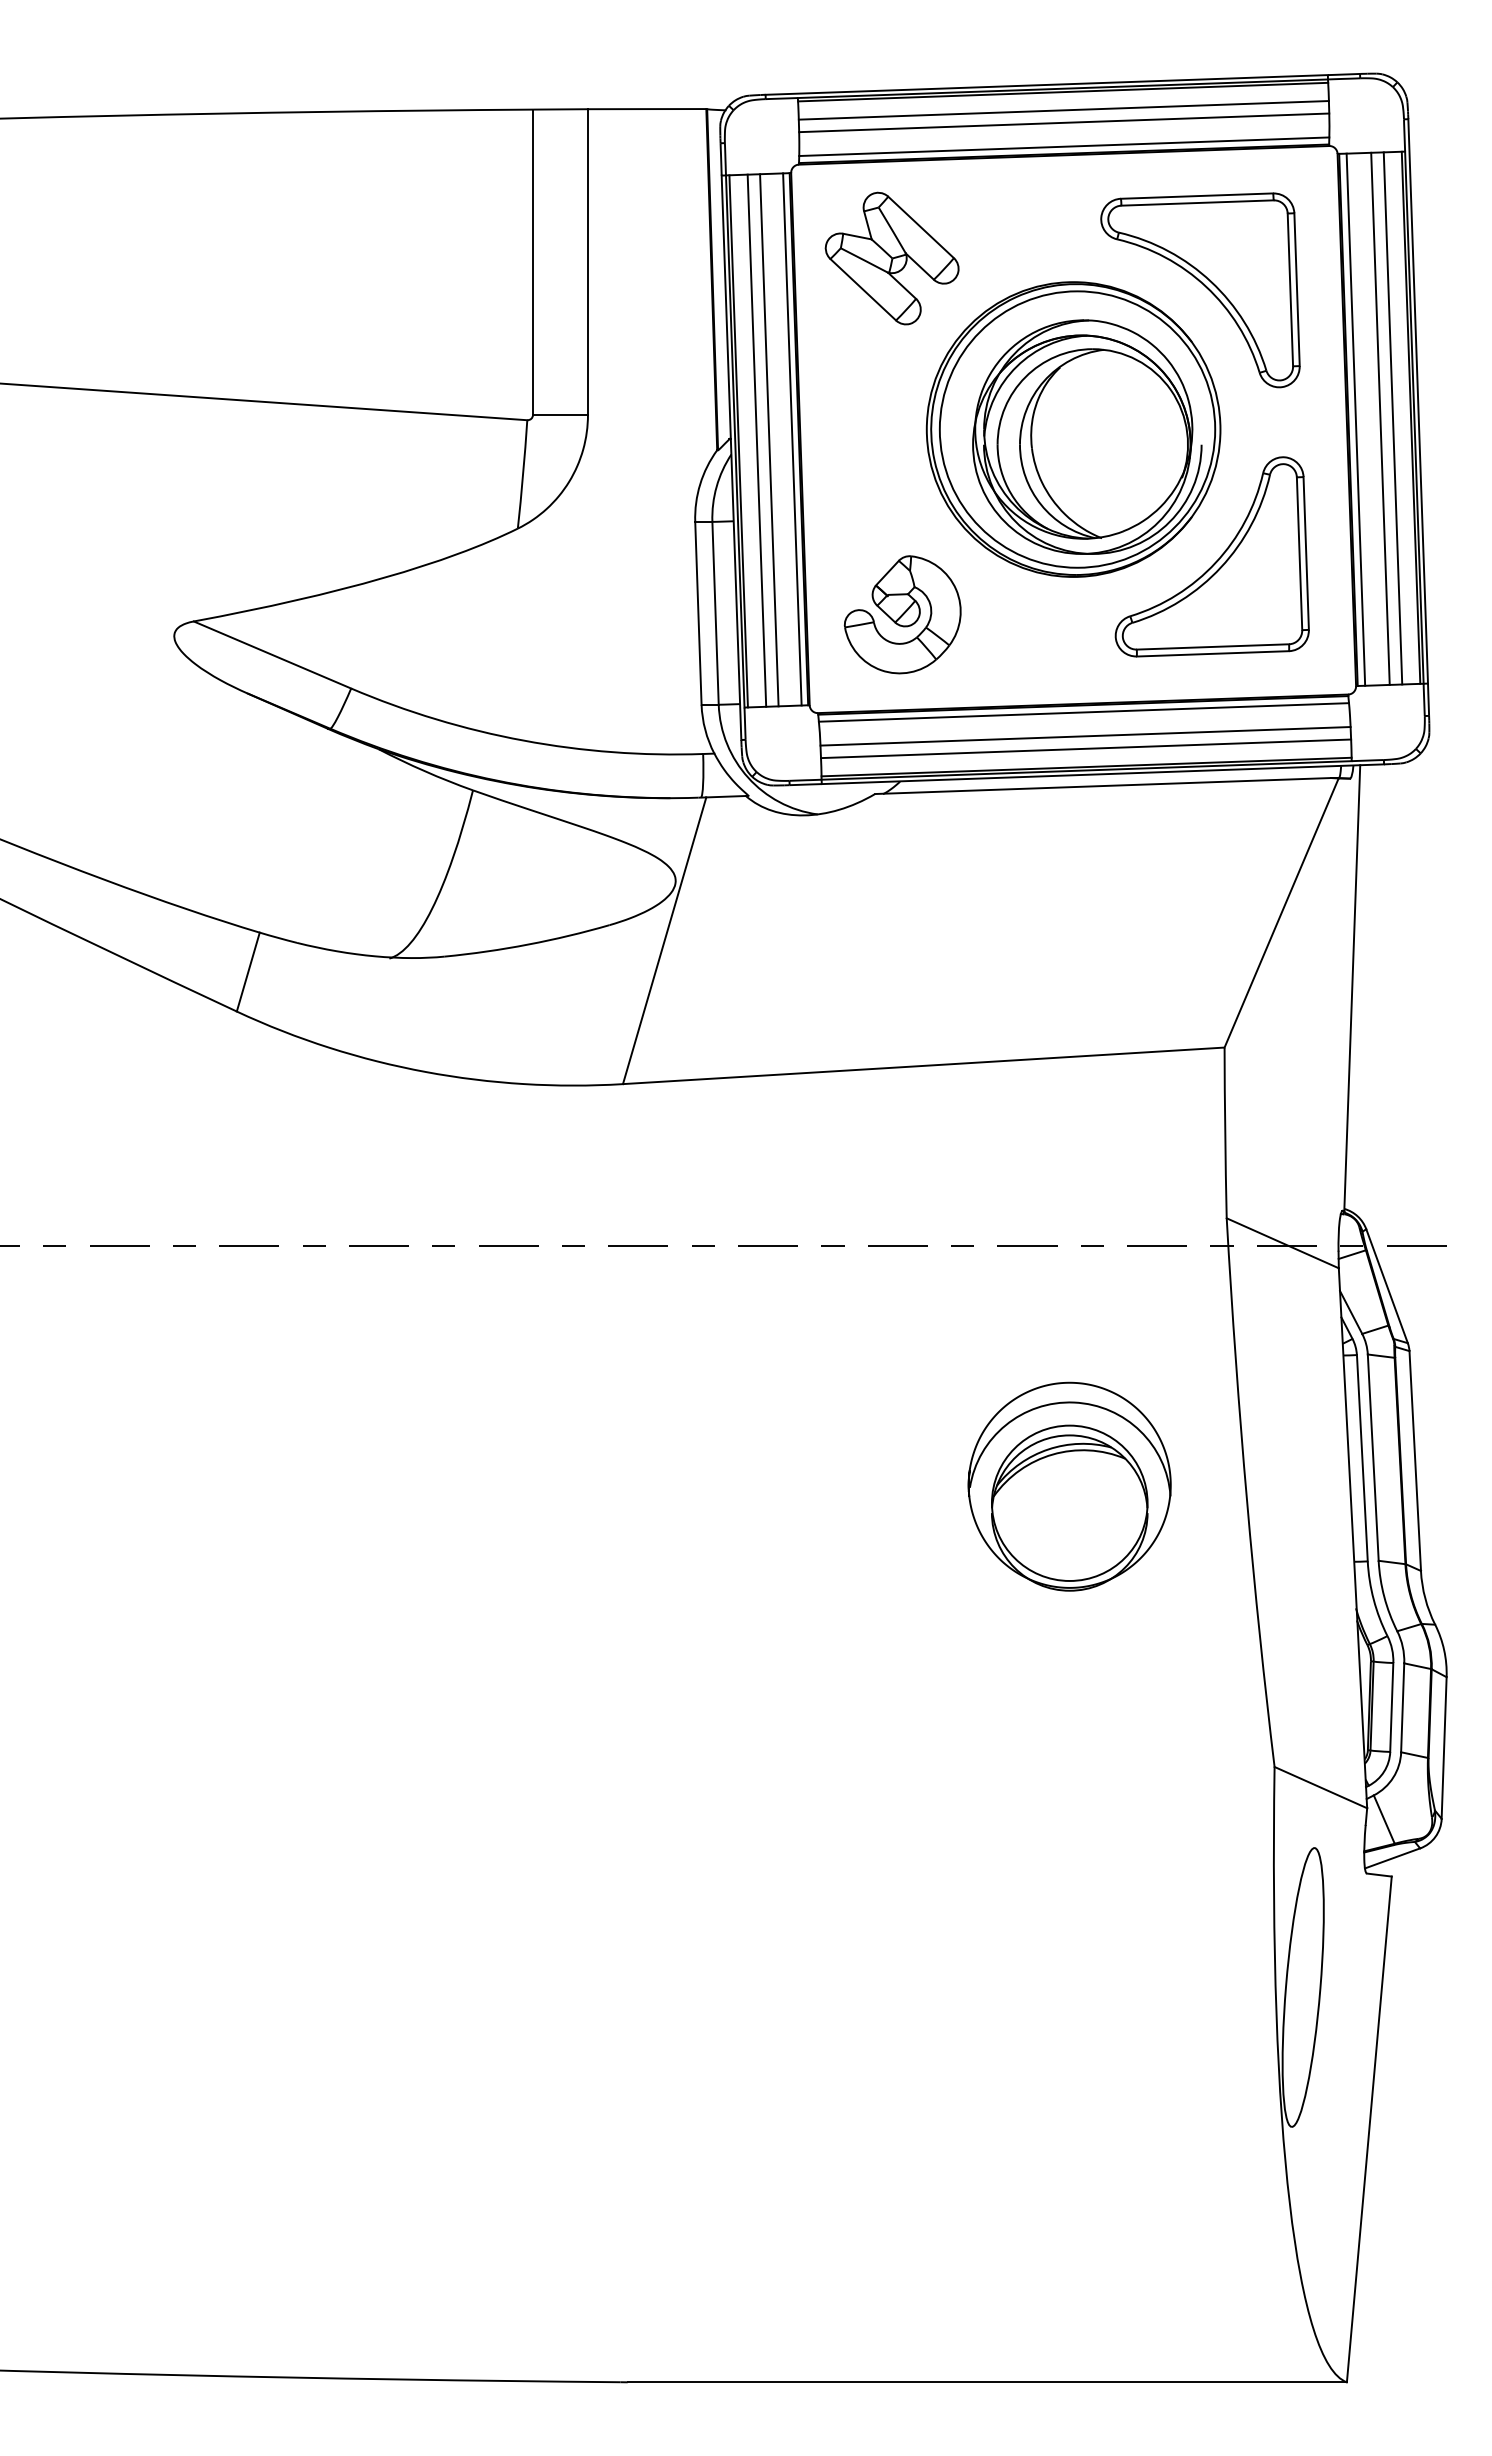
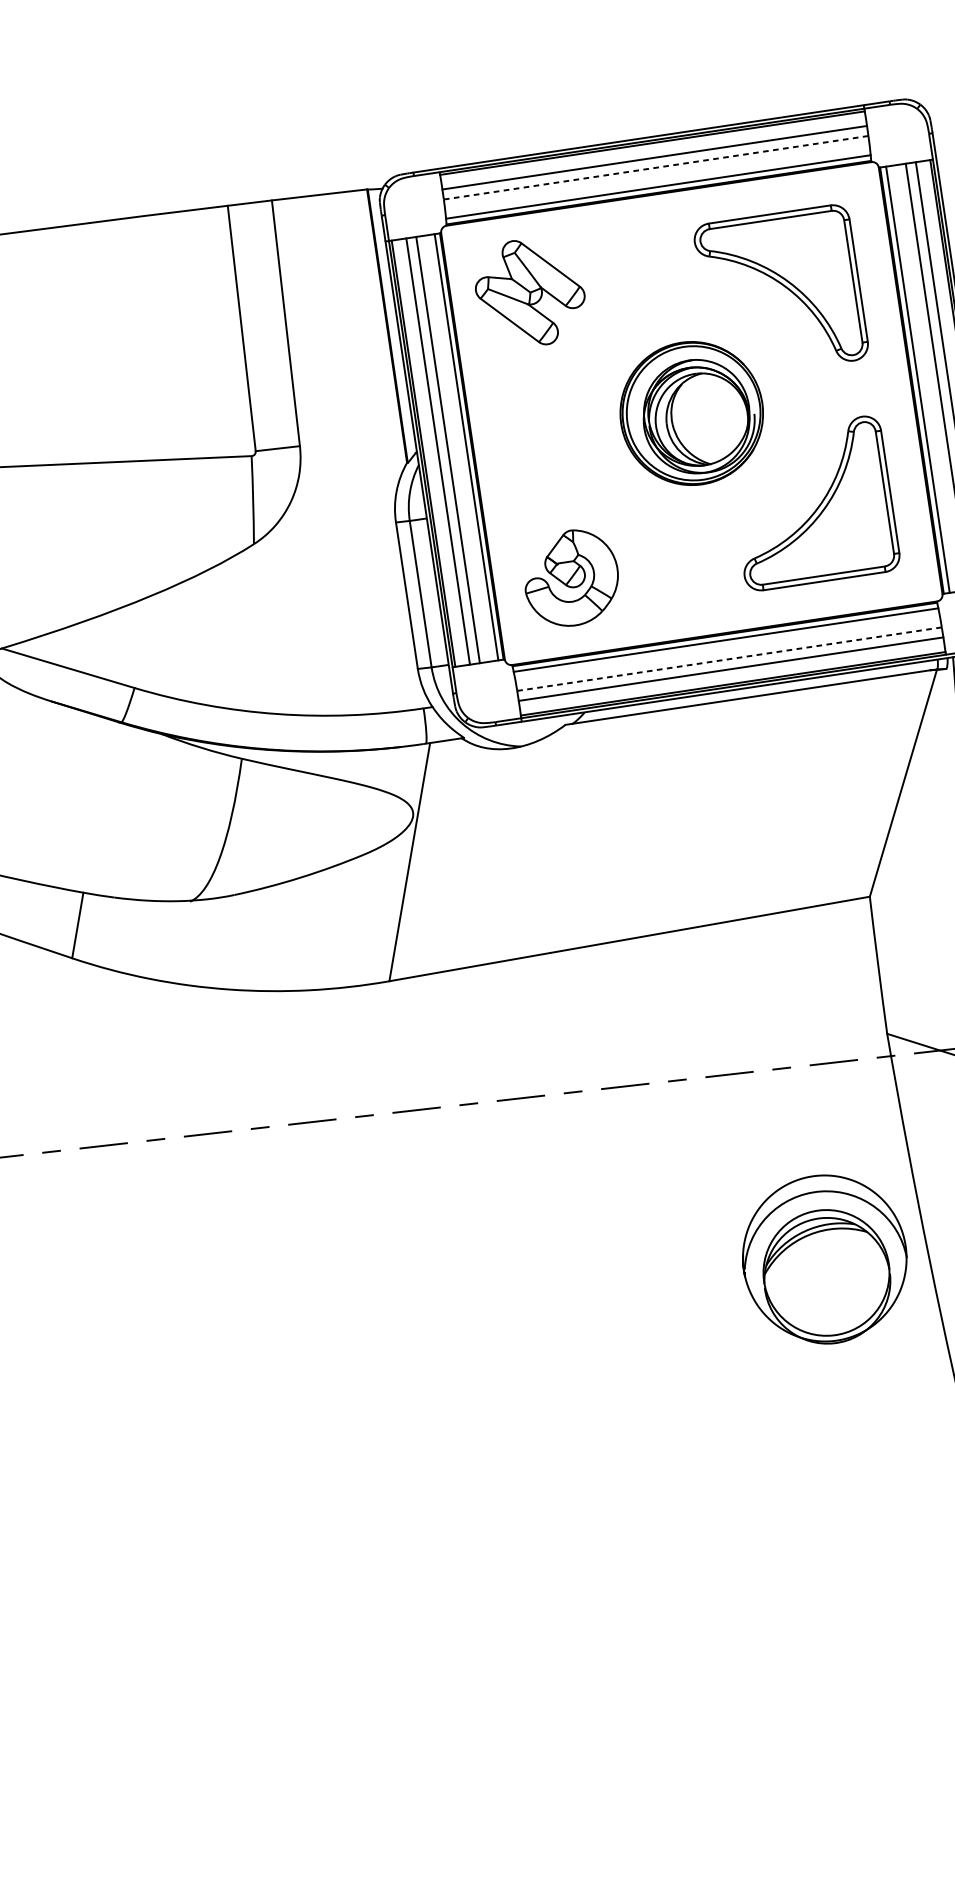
line: (1064, 122) -> (656, 167), solid -> dashed
part: (1073, 429) -> (691, 413), size x0.6
line: (1086, 736) -> (730, 659), solid -> dashed
part: (1069, 1486) -> (824, 1259), moved

